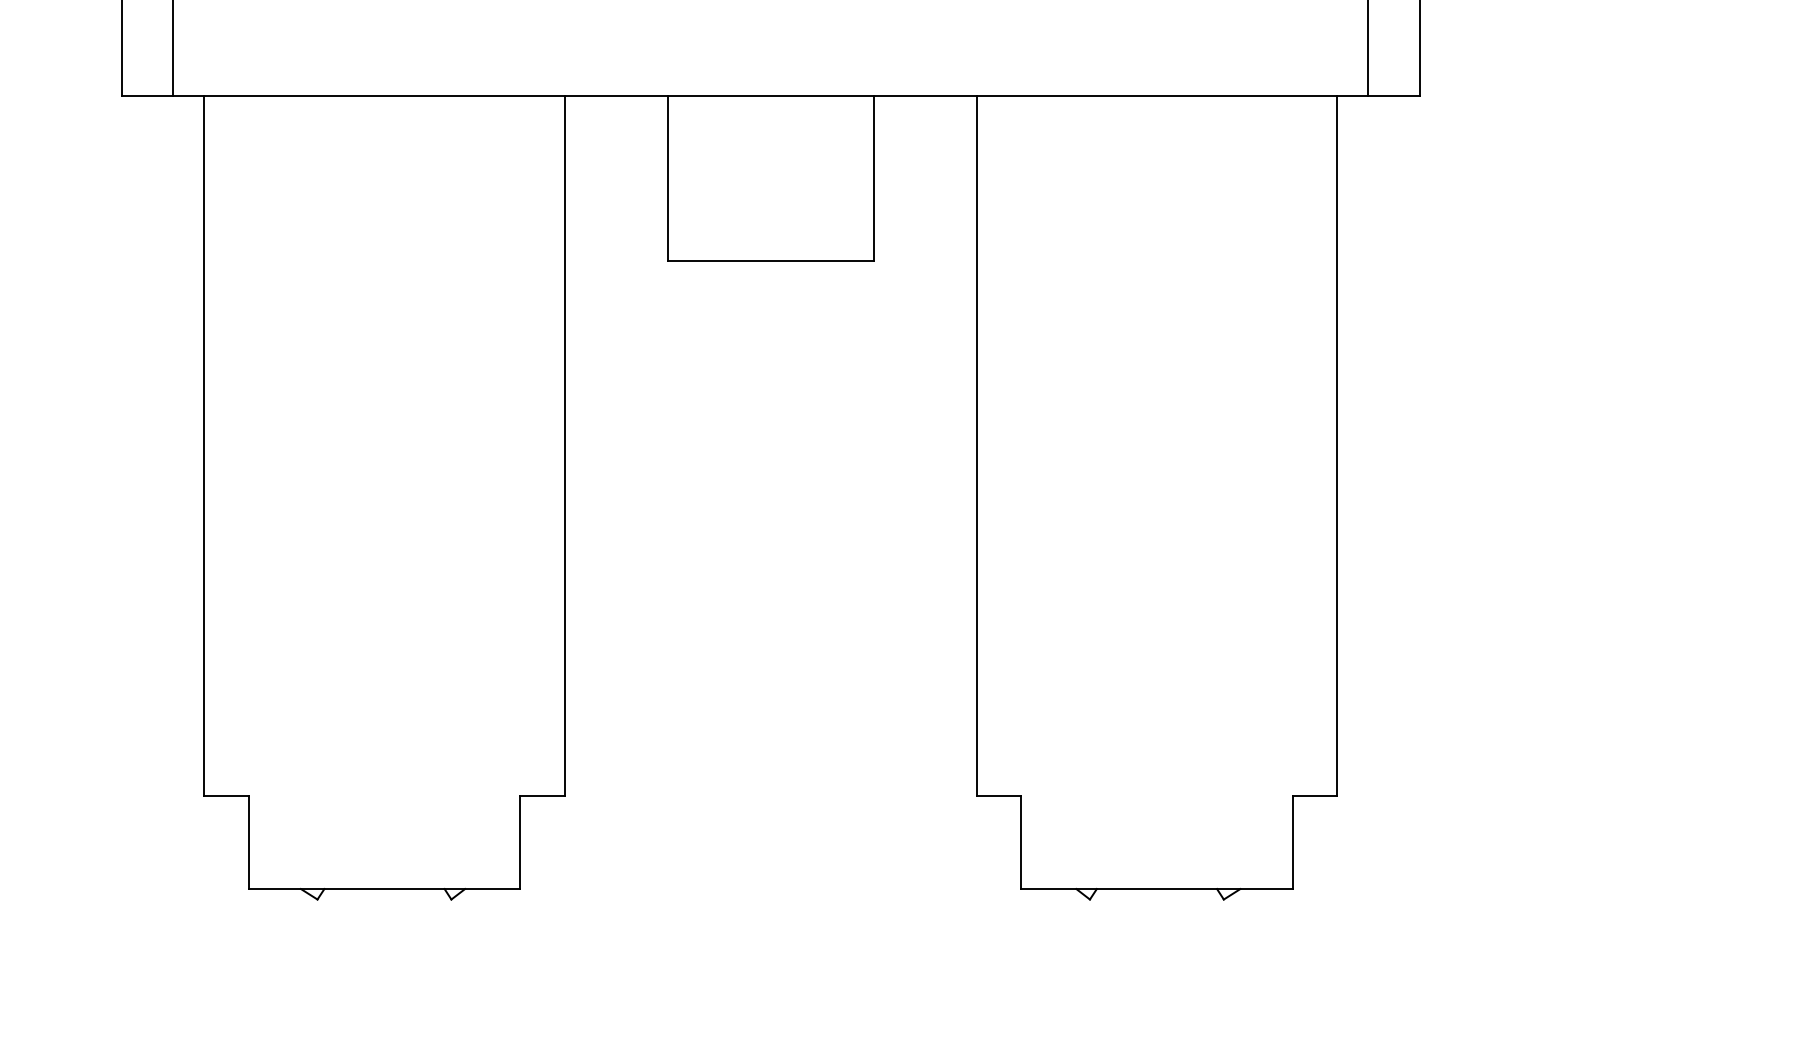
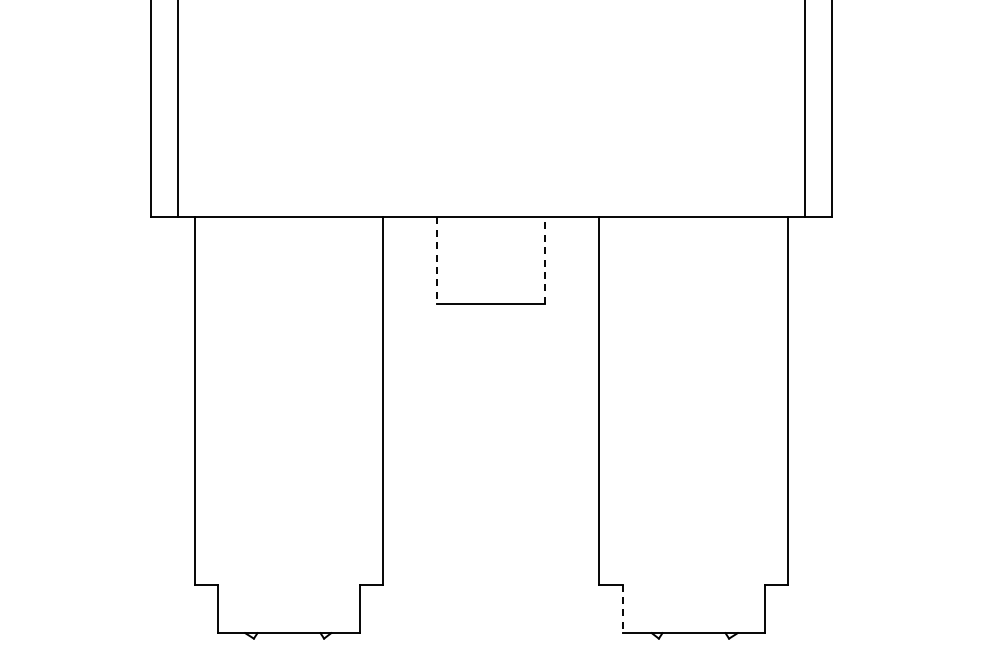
line: (873, 178) -> (545, 260), solid -> dashed
line: (667, 180) -> (437, 261), solid -> dashed
line: (1020, 843) -> (622, 609), solid -> dashed

